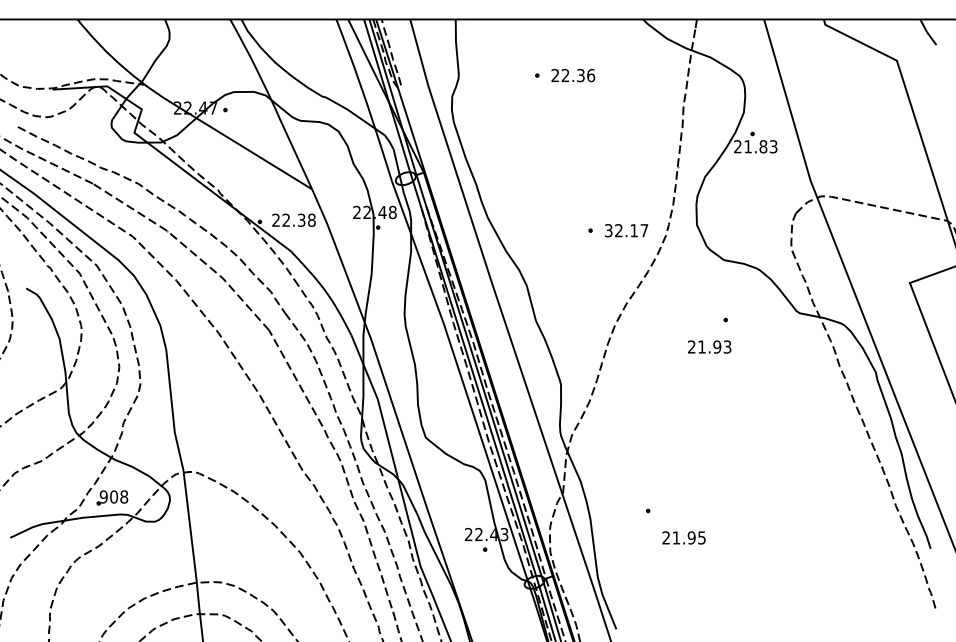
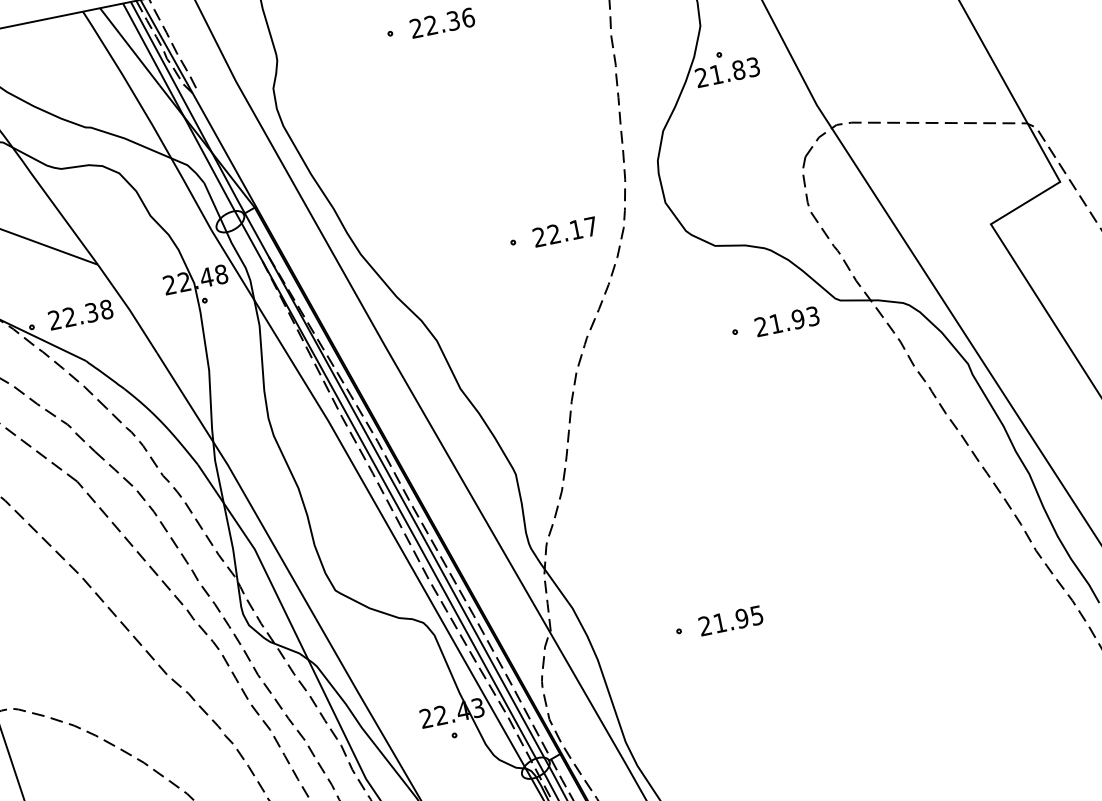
text: (608, 230) -> (539, 237), 32.17 -> 22.17
text: (709, 346) -> (786, 320), moved
text: (683, 537) -> (730, 620), moved

